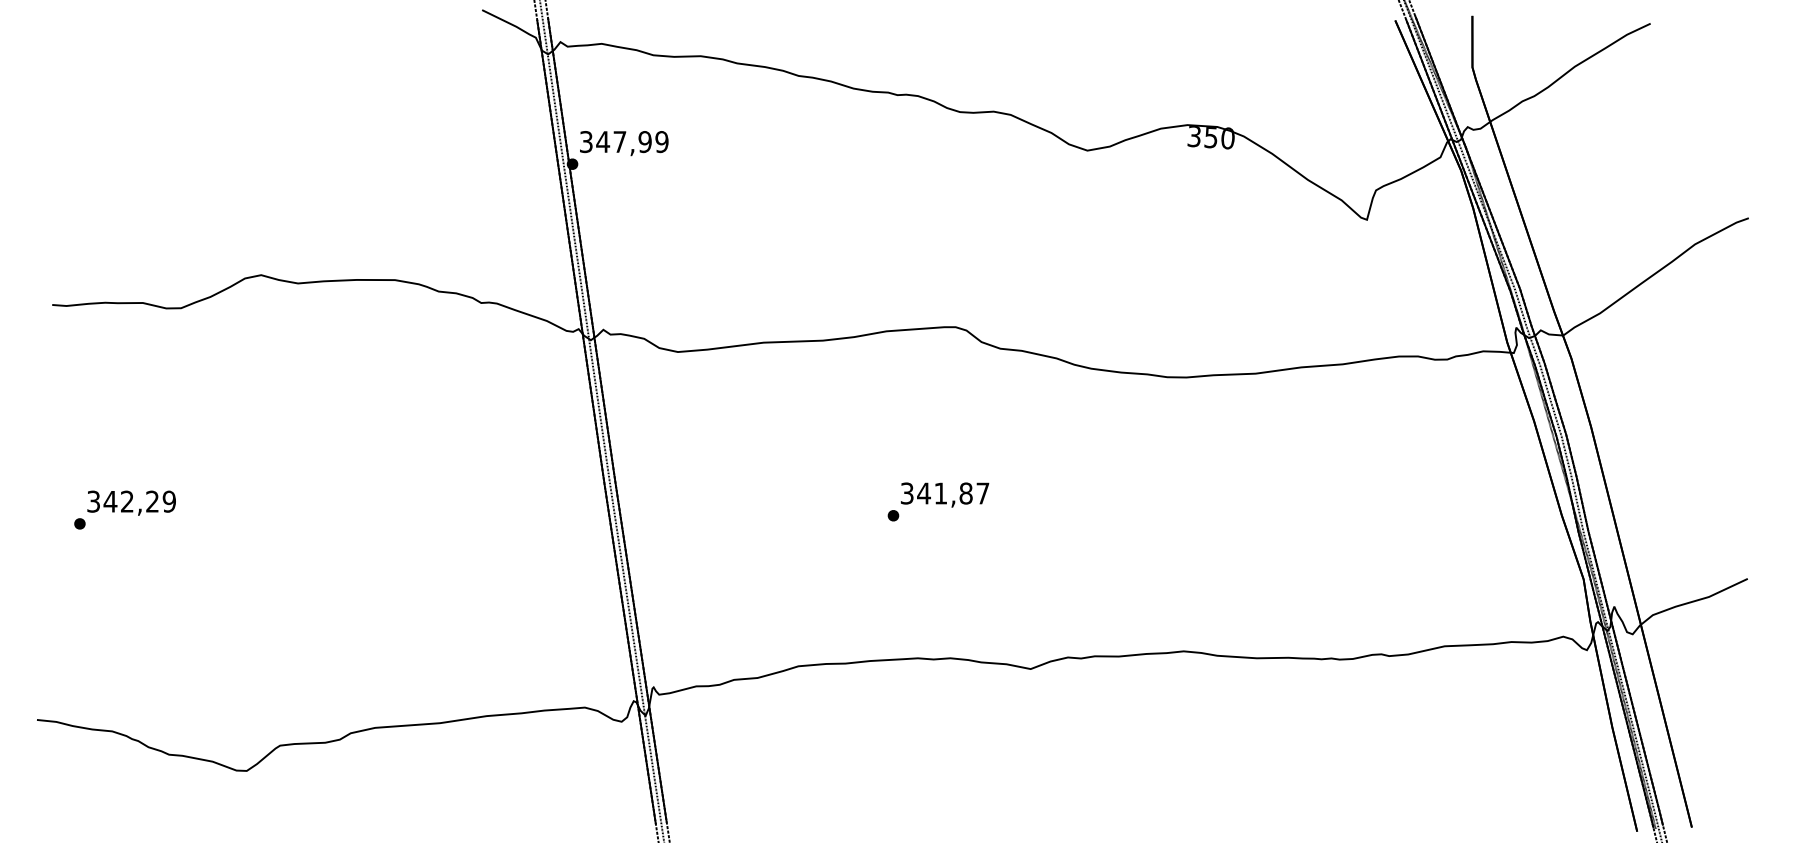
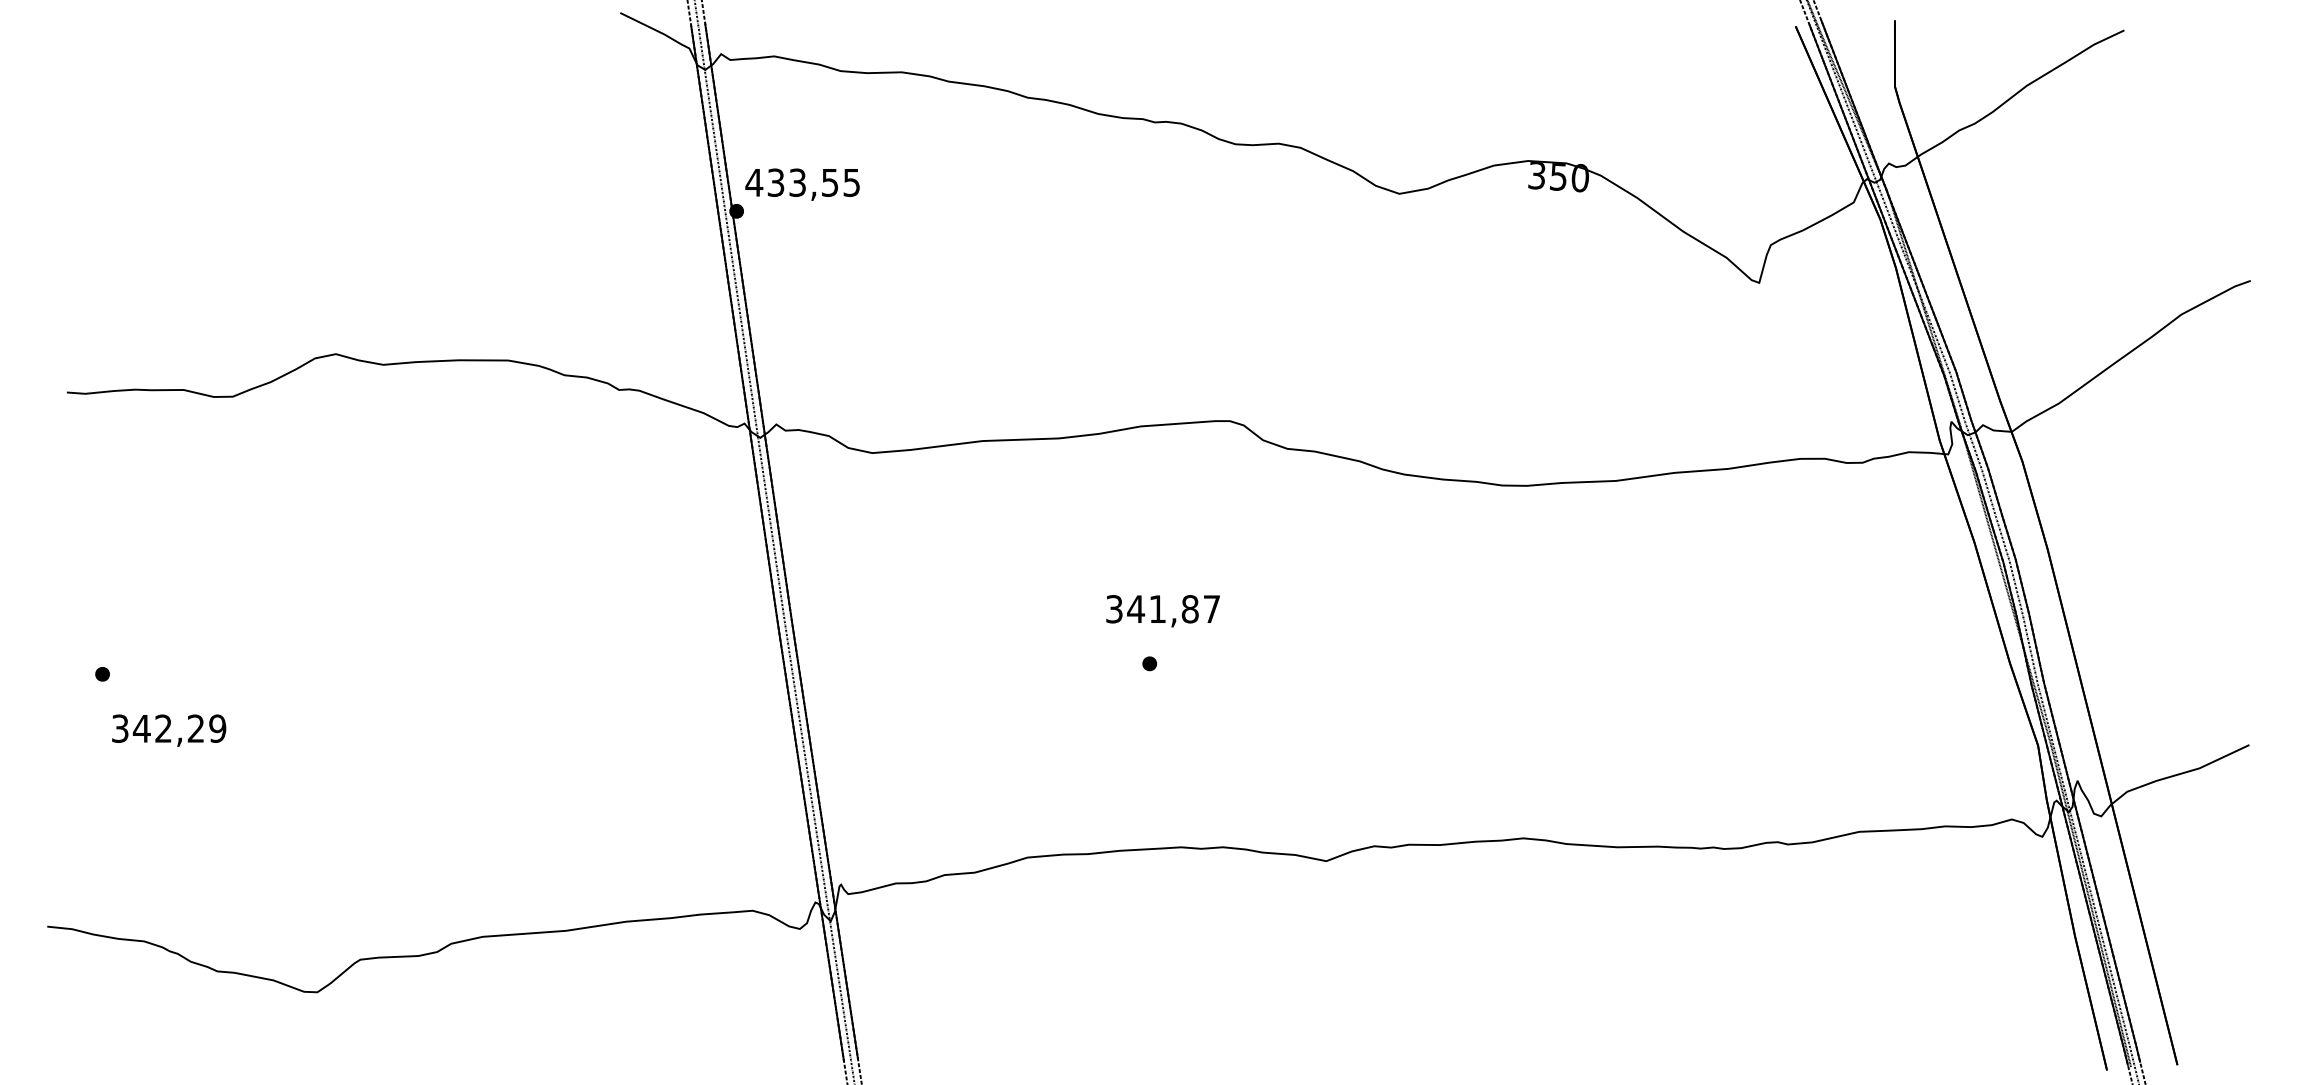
text: (623, 141) -> (802, 182), 347,99 -> 433,55
text: (944, 495) -> (1162, 611), moved
text: (131, 503) -> (169, 730), moved

